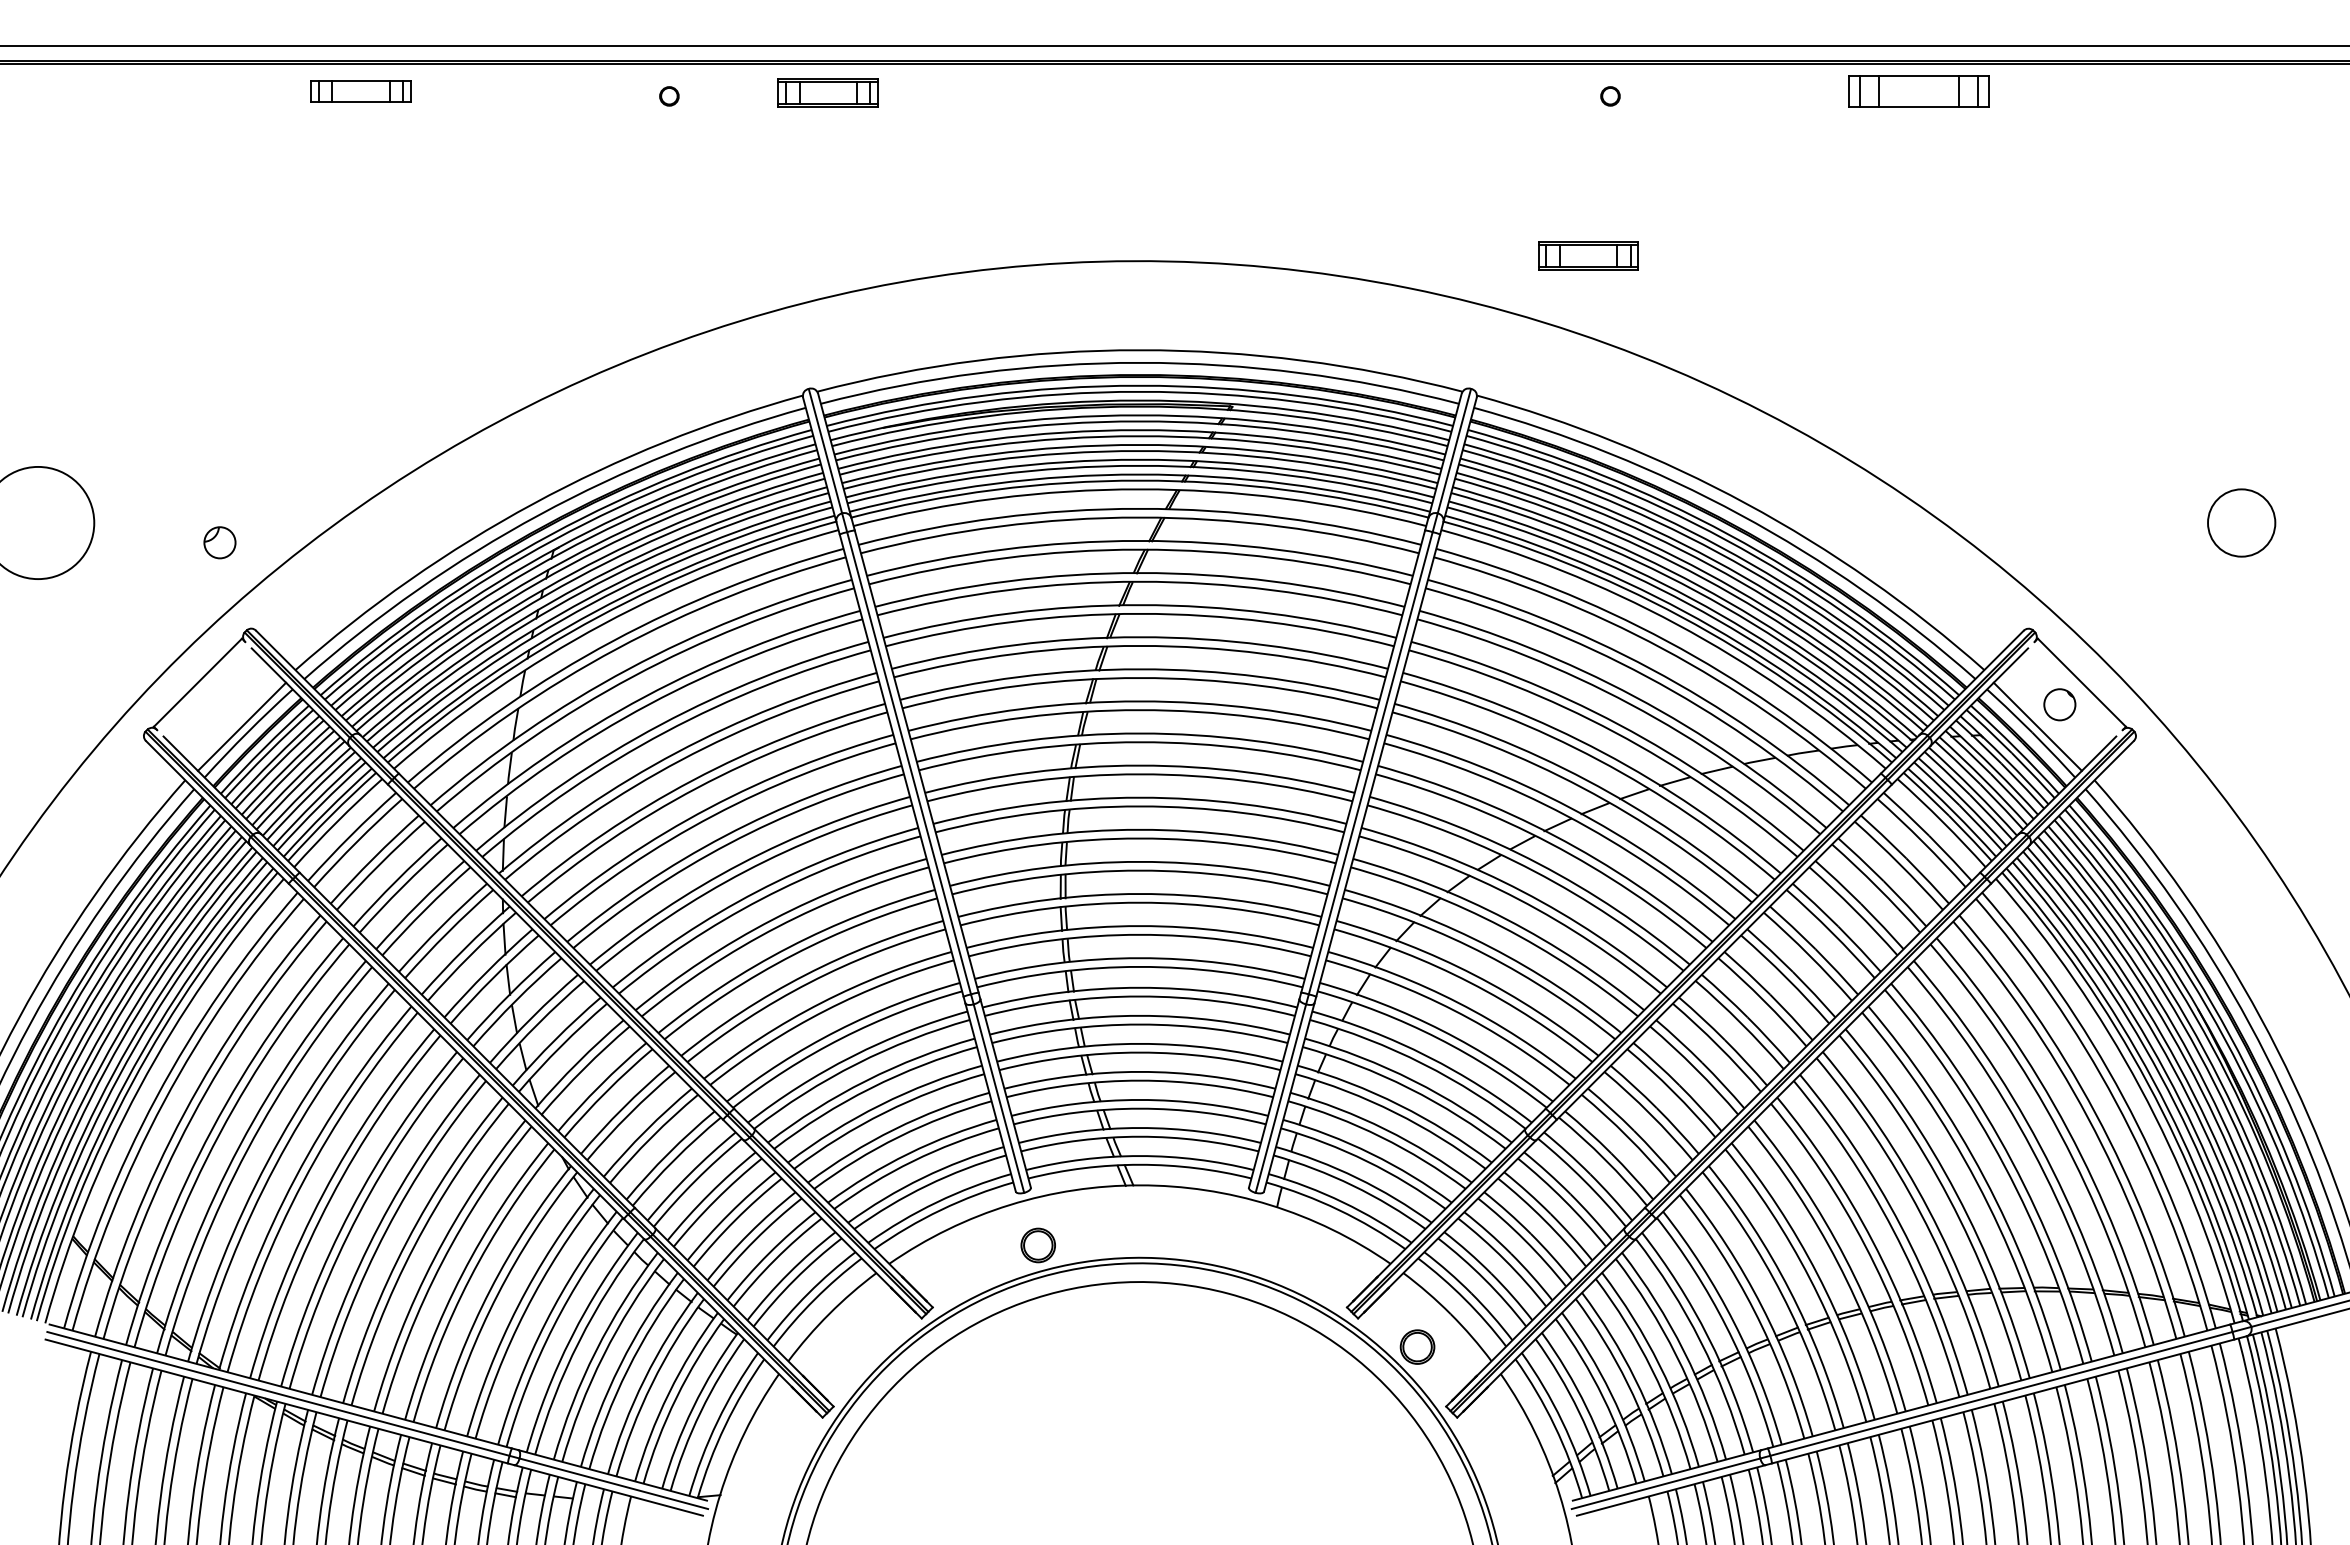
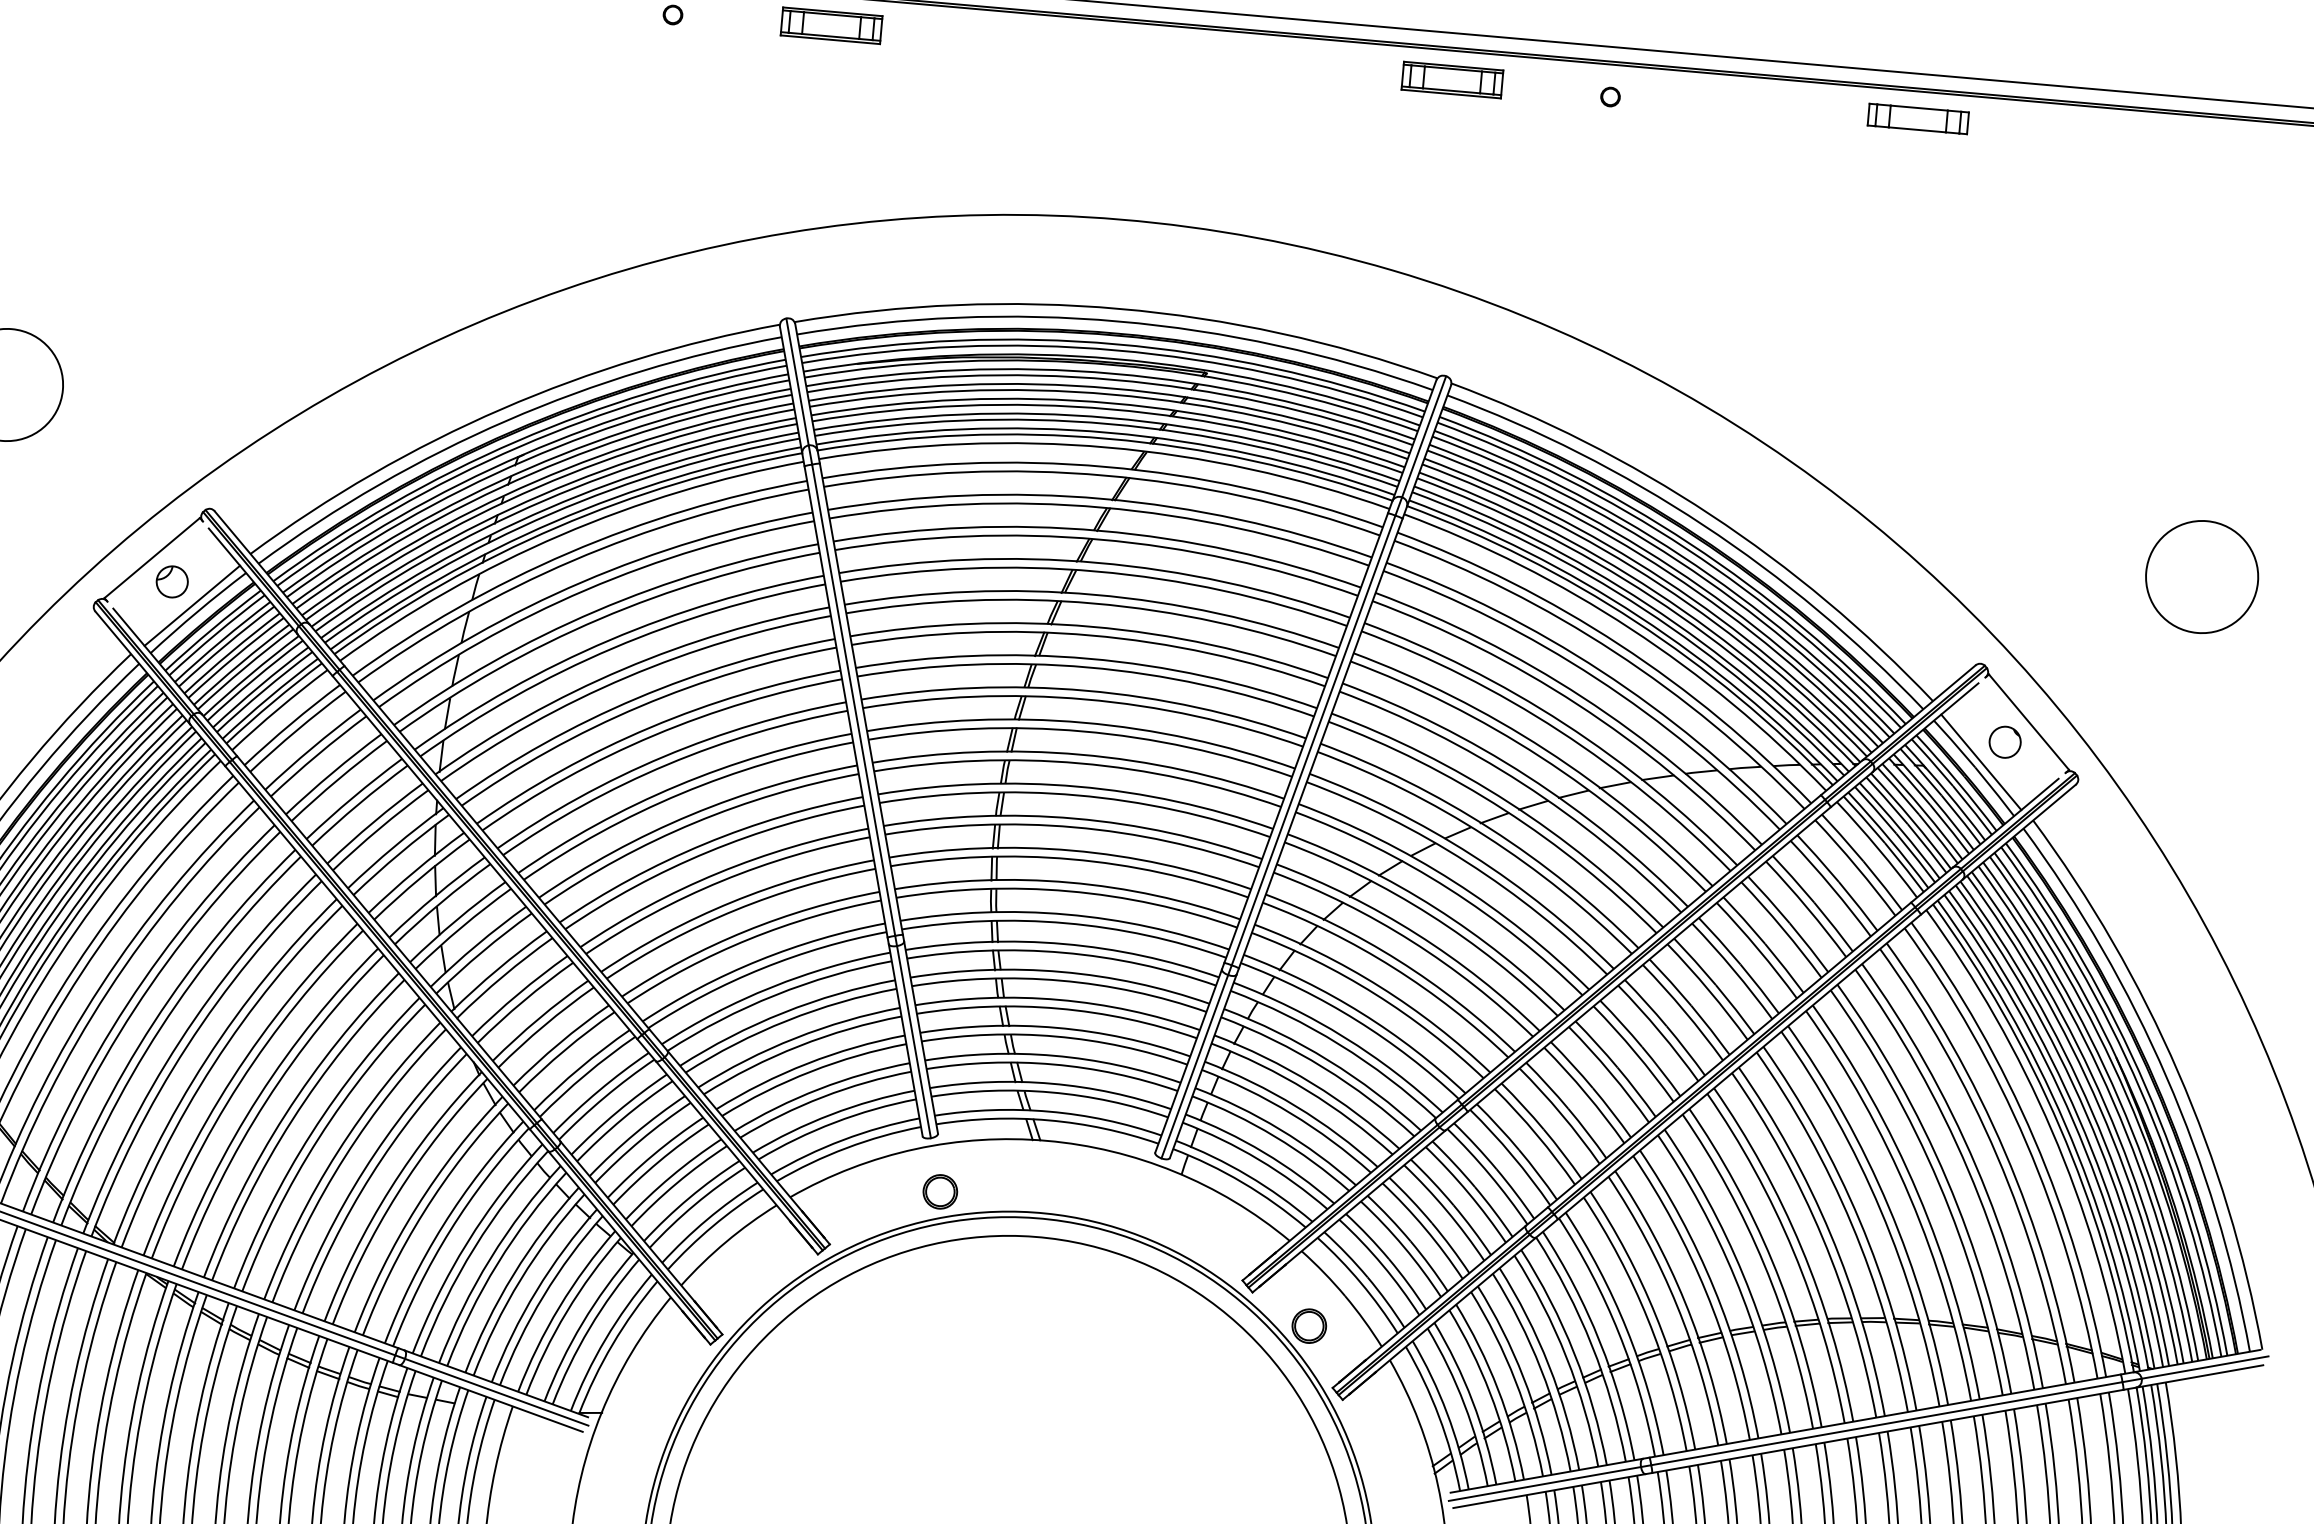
part: (1918, 91) -> (1917, 119), size x0.71
part: (1588, 255) -> (1452, 79), moved
circle: (2241, 522) -> (2202, 576), size x1.67
part: (219, 542) -> (171, 581), moved

